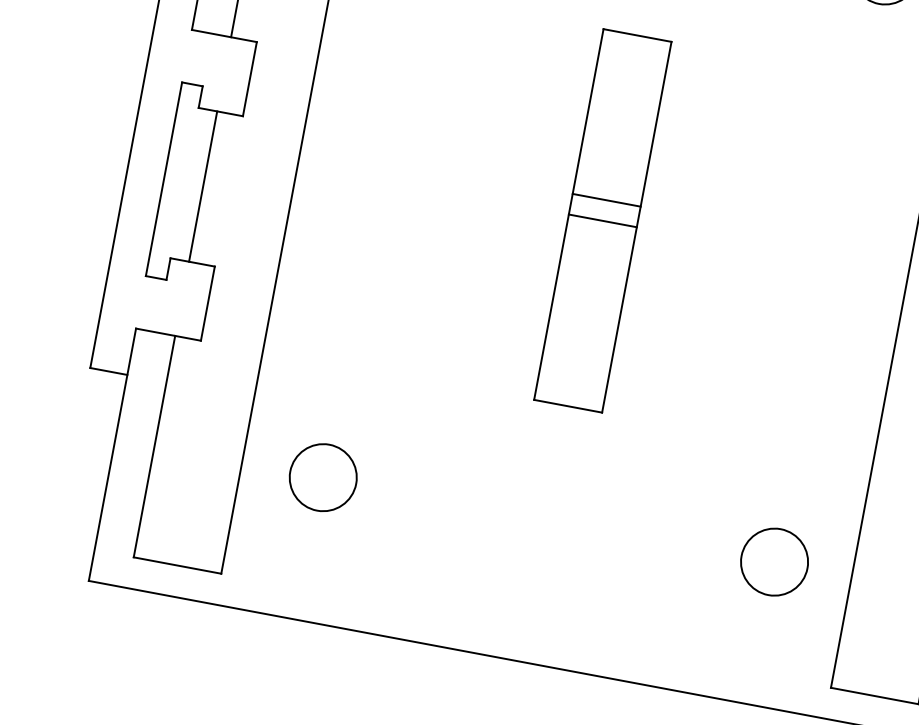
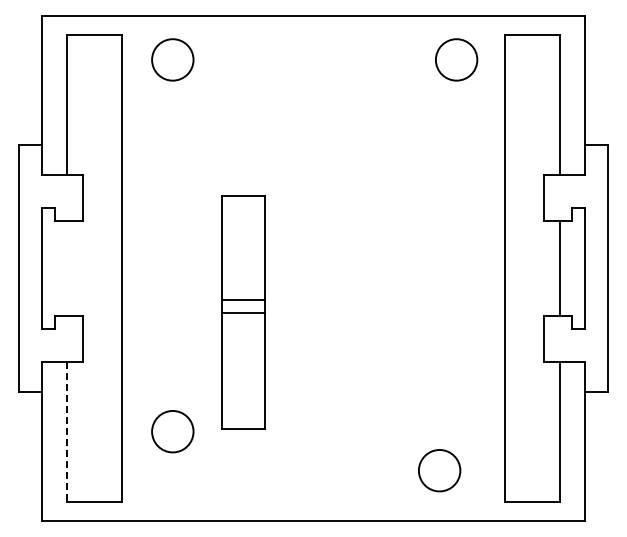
line: (202, 186) -> (66, 268), removed
part: (602, 220) -> (243, 312), moved
line: (153, 447) -> (66, 432), solid -> dashed
circle: (774, 561) -> (439, 470), moved

